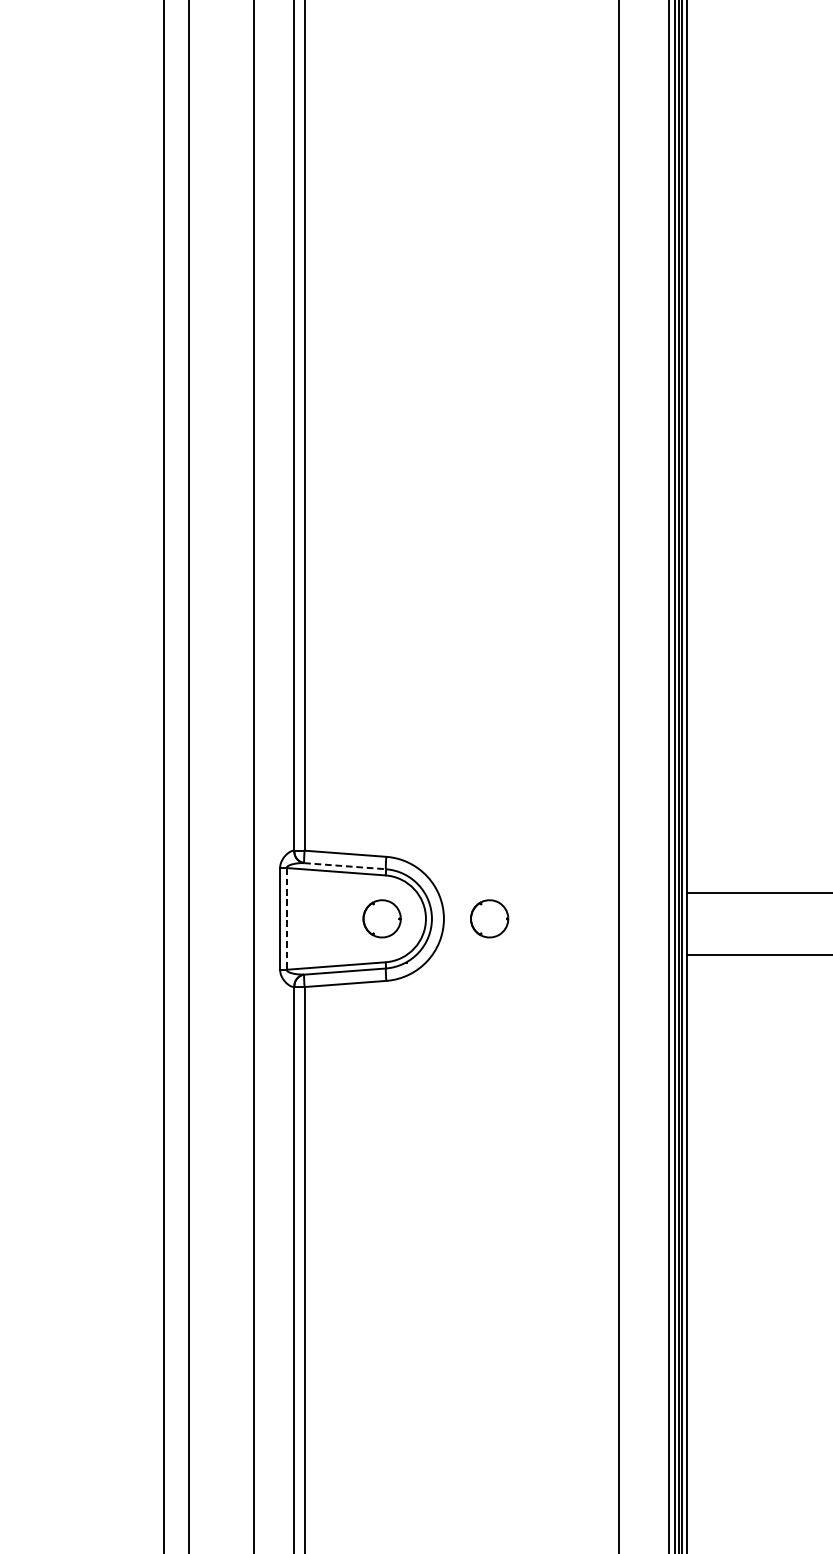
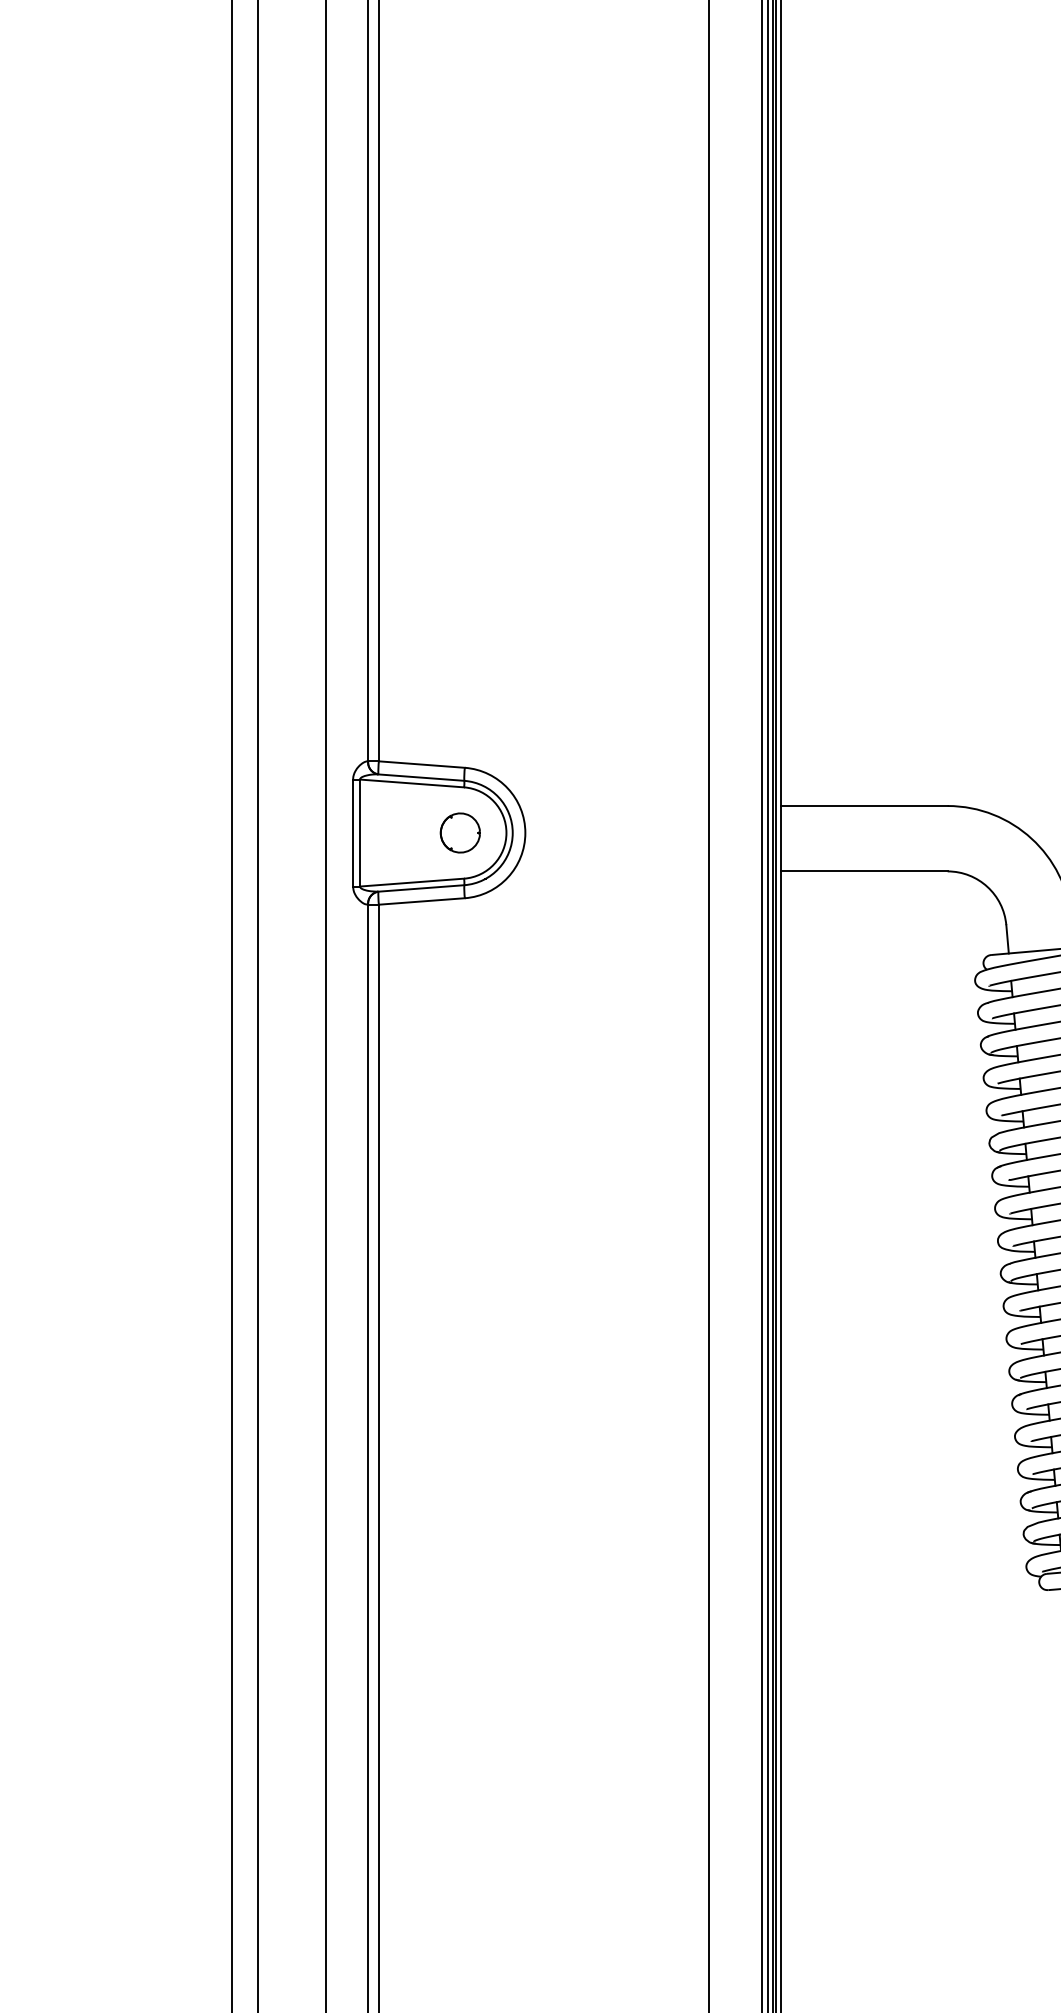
line: (345, 866) -> (421, 777), dashed -> solid
part: (488, 918) -> (572, 832), removed
line: (287, 919) -> (360, 833), dashed -> solid

